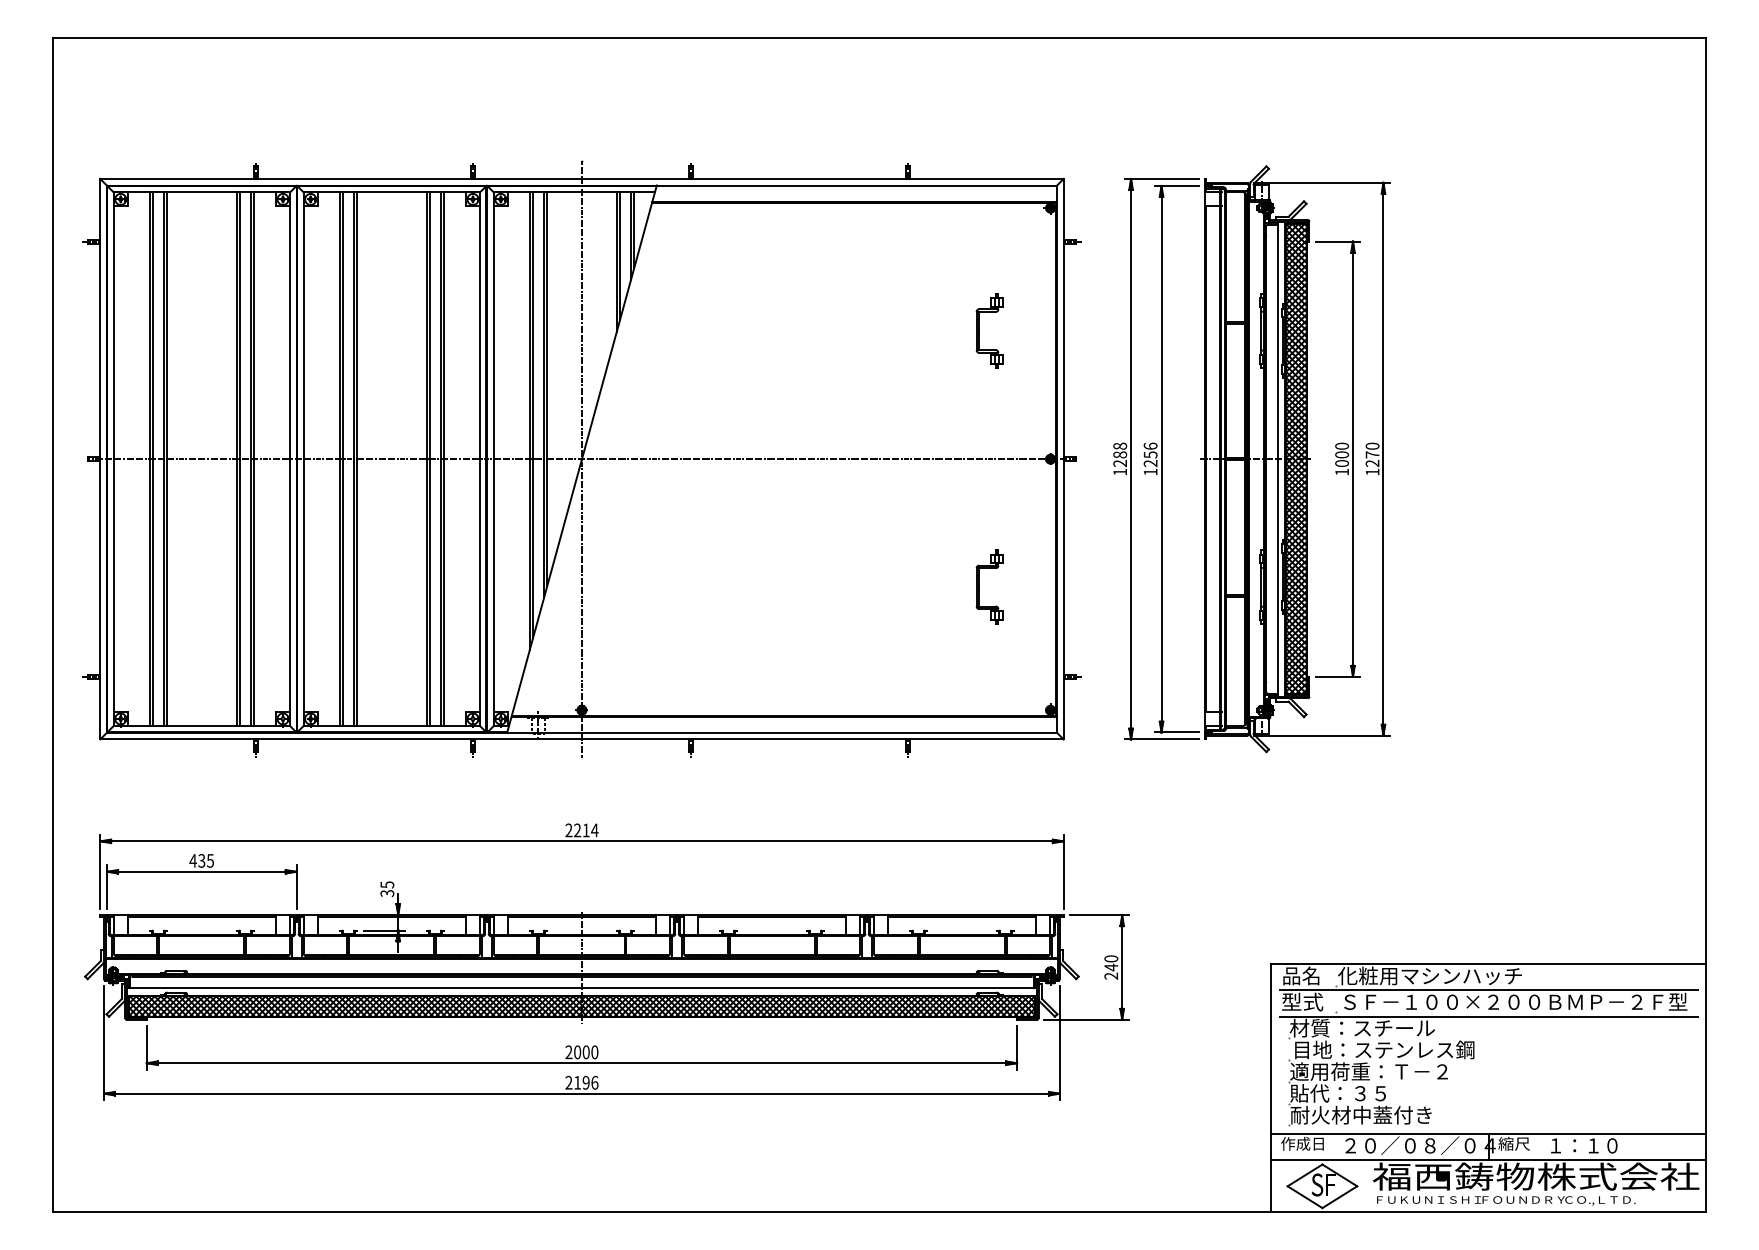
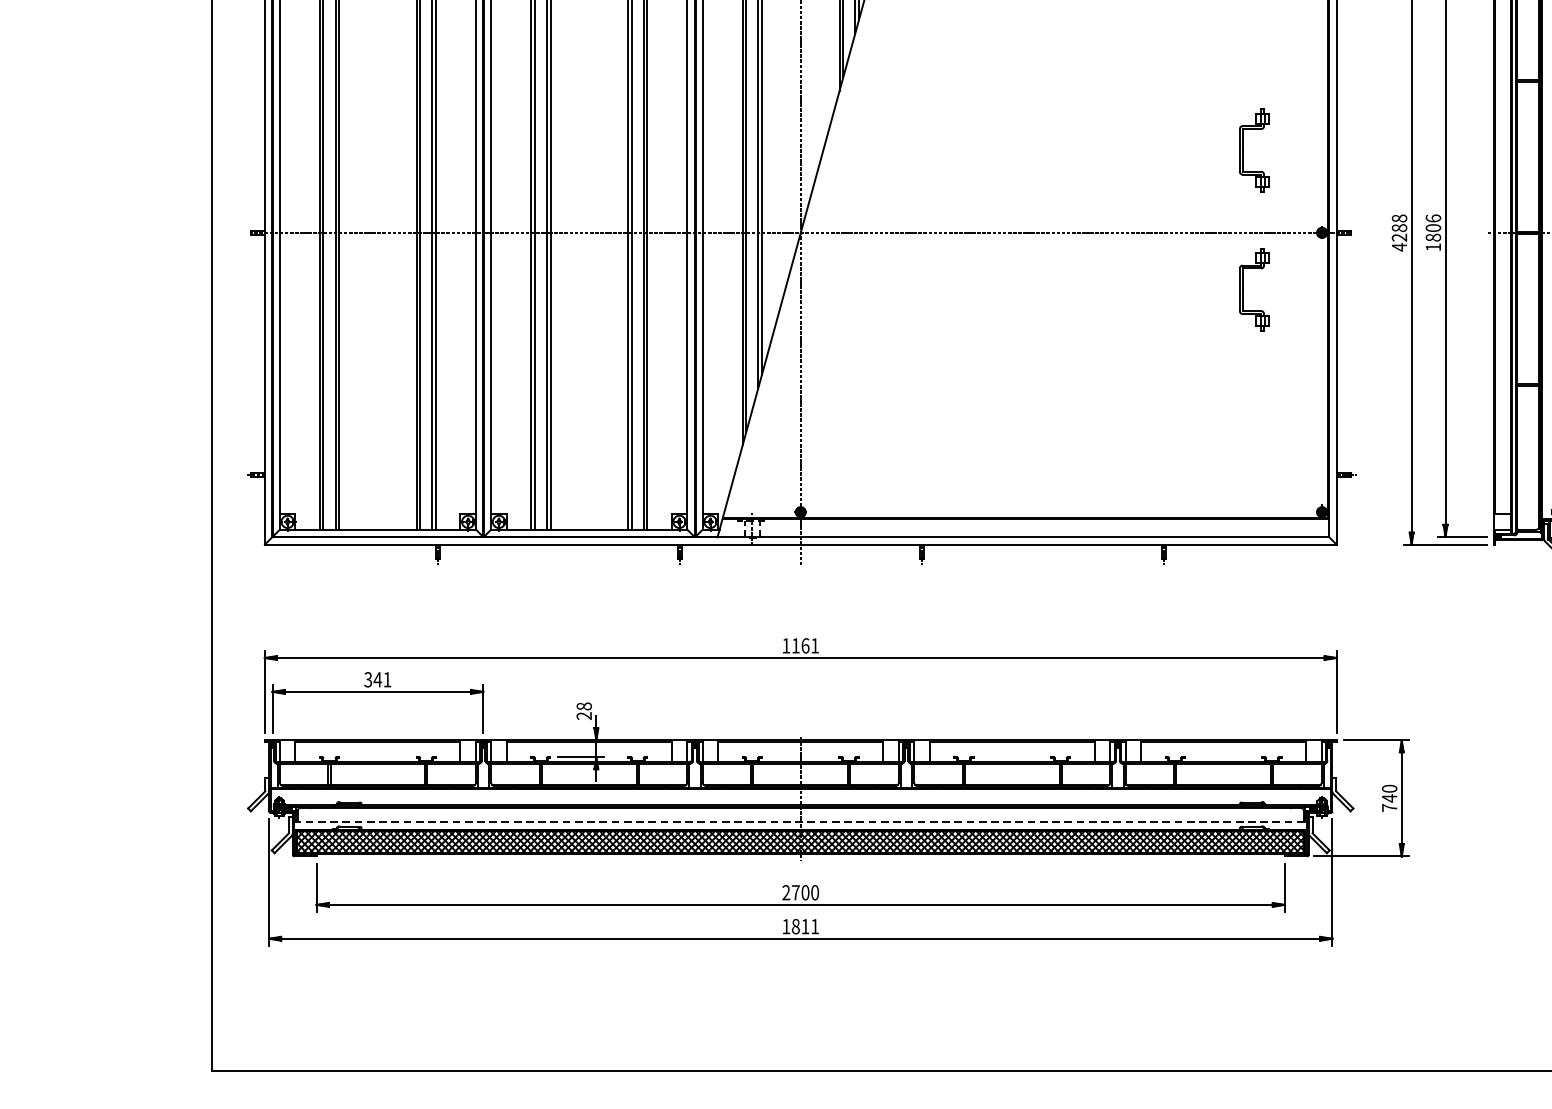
part: (979, 330) -> (1243, 149), moved
text: (1150, 459) -> (1433, 233), 1256 -> 1806
text: (1119, 472) -> (1398, 247), 1288 -> 4288
part: (979, 586) -> (1243, 288), moved
text: (581, 830) -> (800, 645), 2214 -> 1161
text: (201, 860) -> (377, 679), 435 -> 341
text: (387, 889) -> (584, 711), 35 -> 28
text: (1111, 975) -> (1389, 807), 240 -> 740
line: (581, 988) -> (800, 821), solid -> dashed
text: (577, 1052) -> (795, 892), 2000 -> 2700
text: (581, 1082) -> (800, 926), 2196 -> 1811

